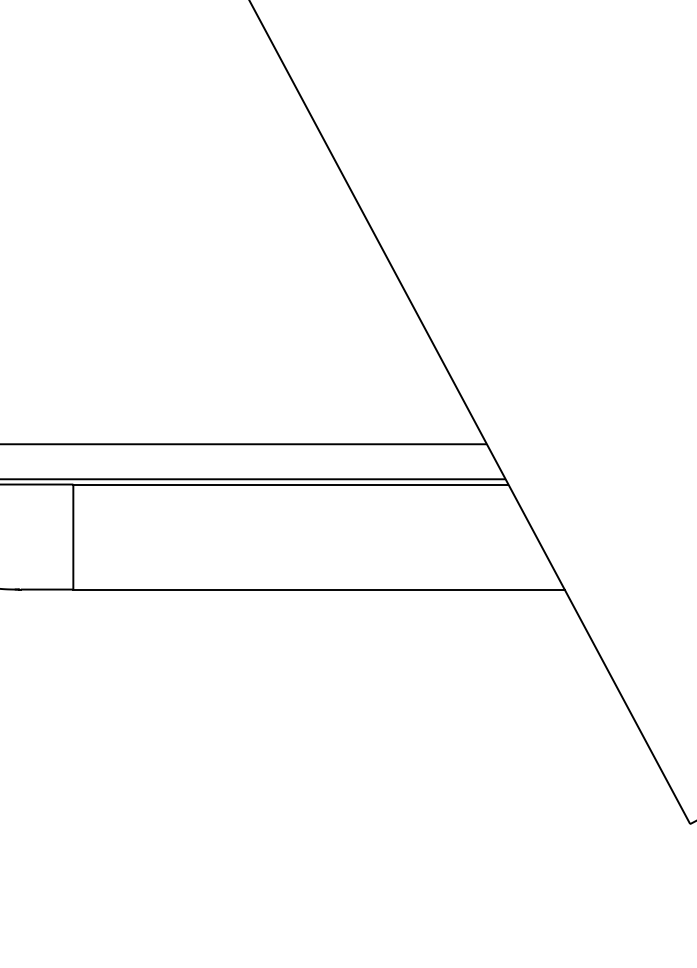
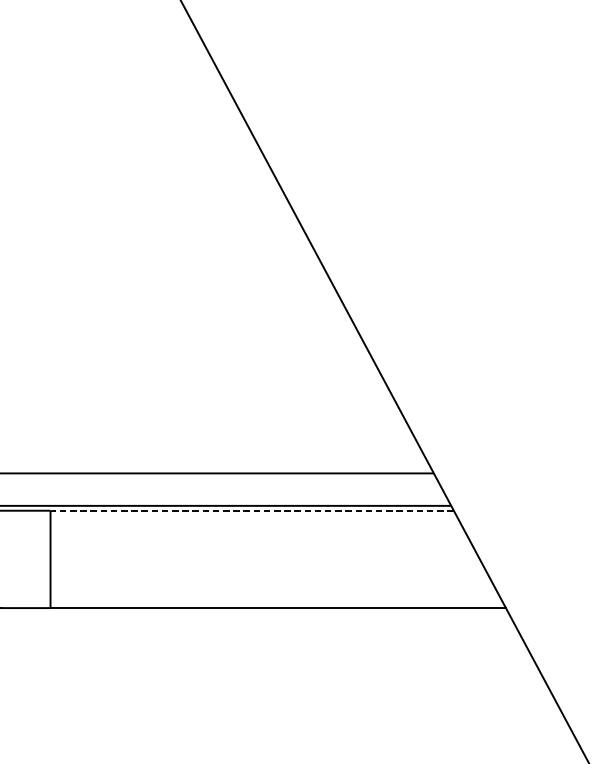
line: (290, 484) -> (251, 510), solid -> dashed

